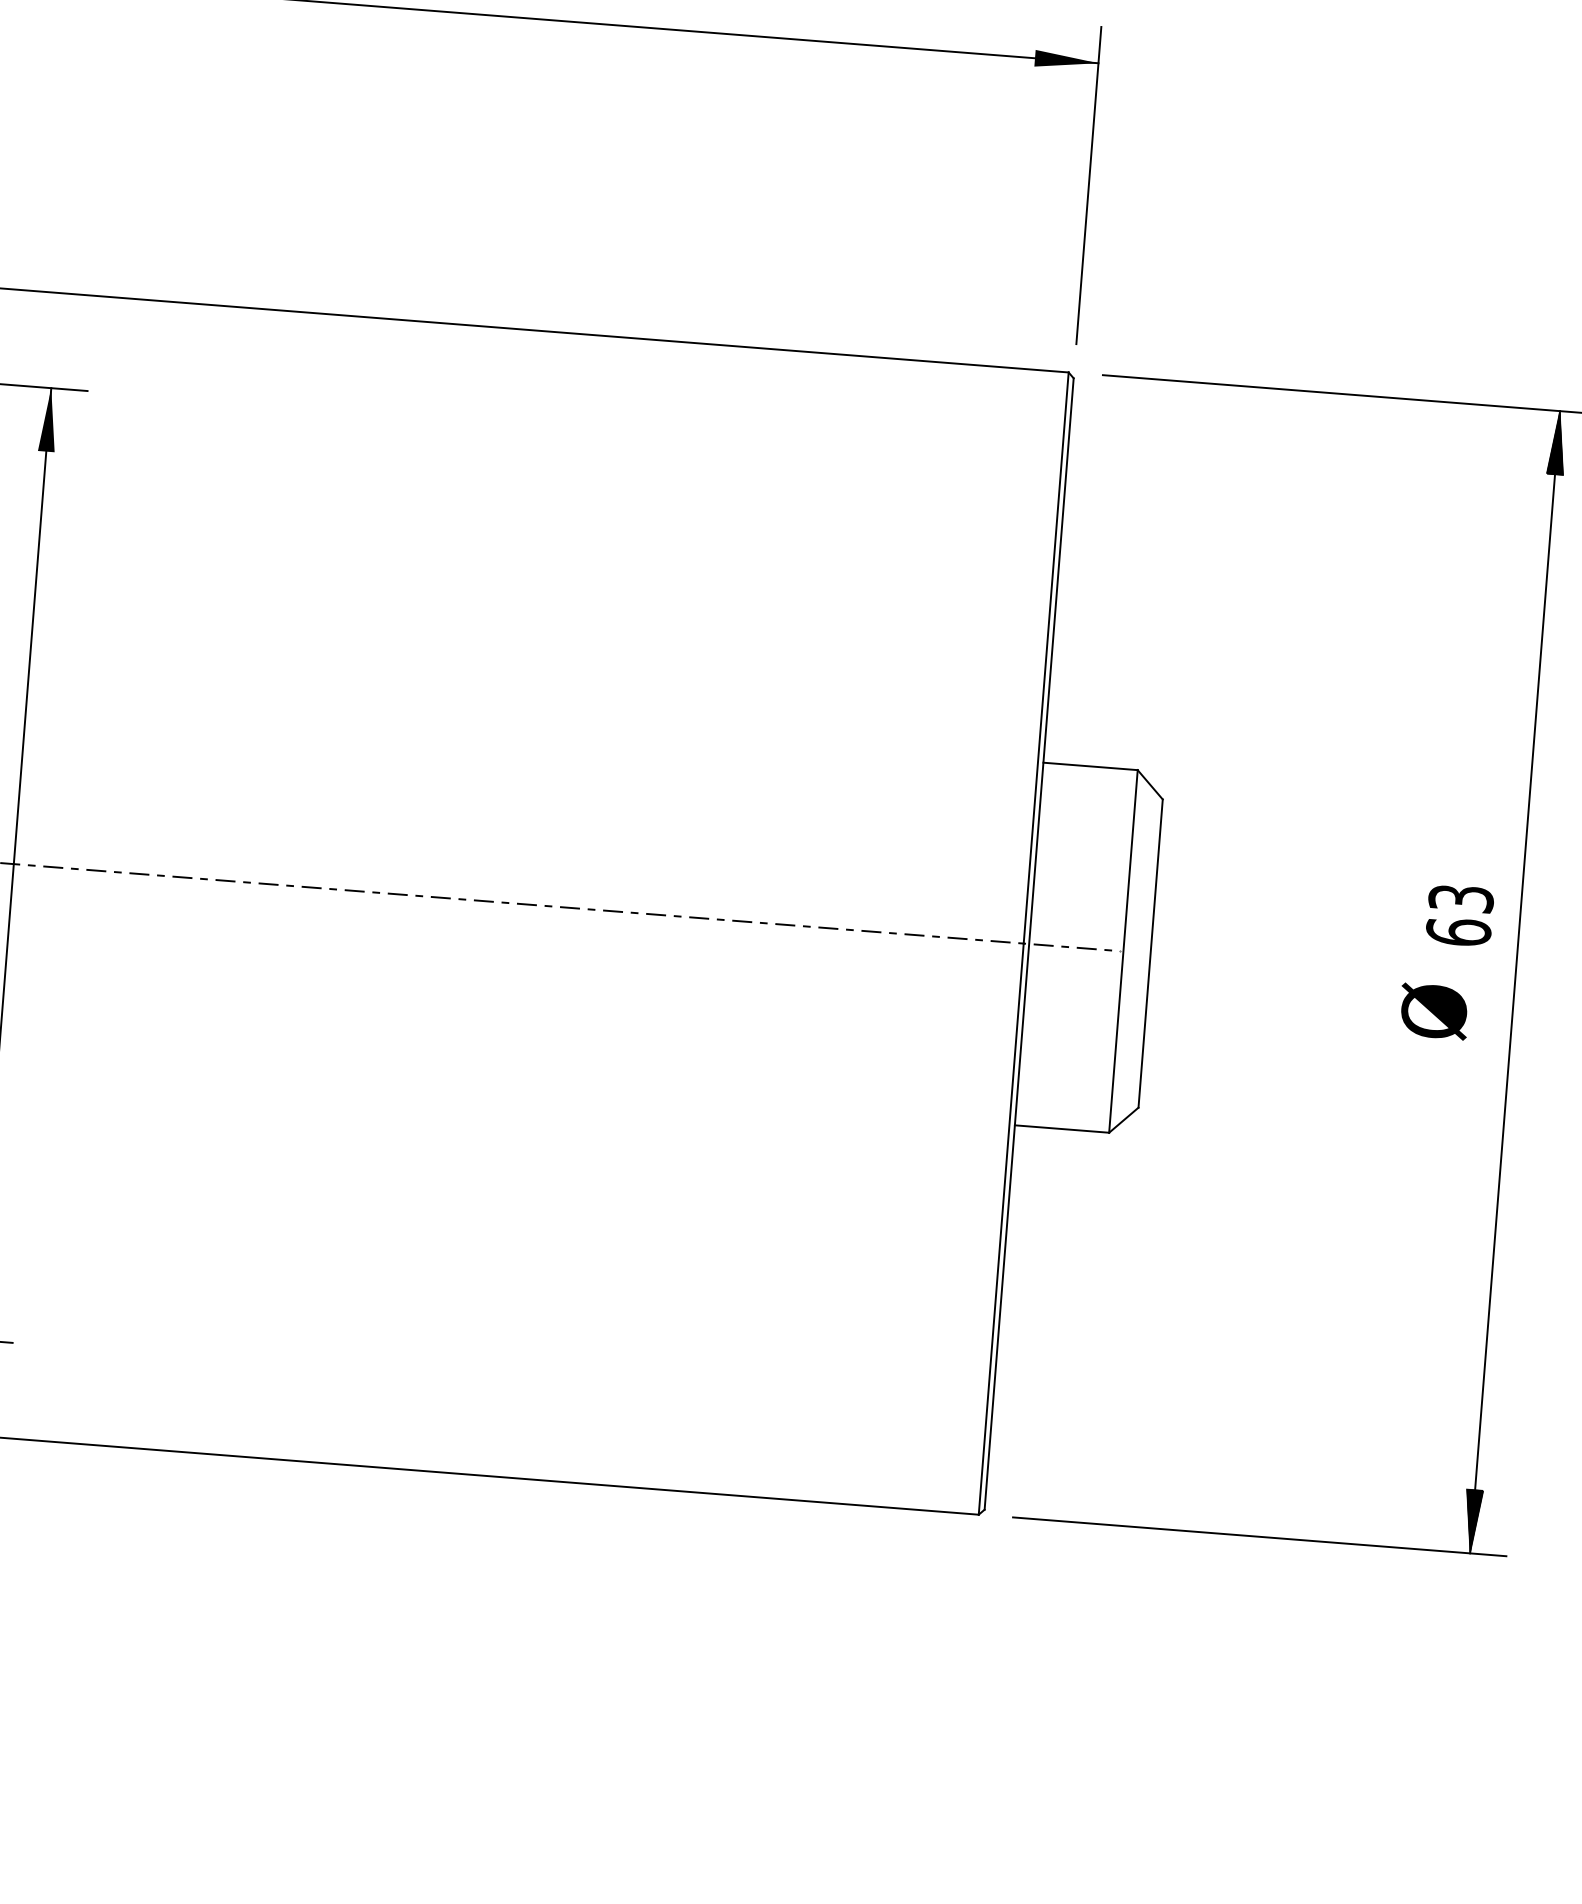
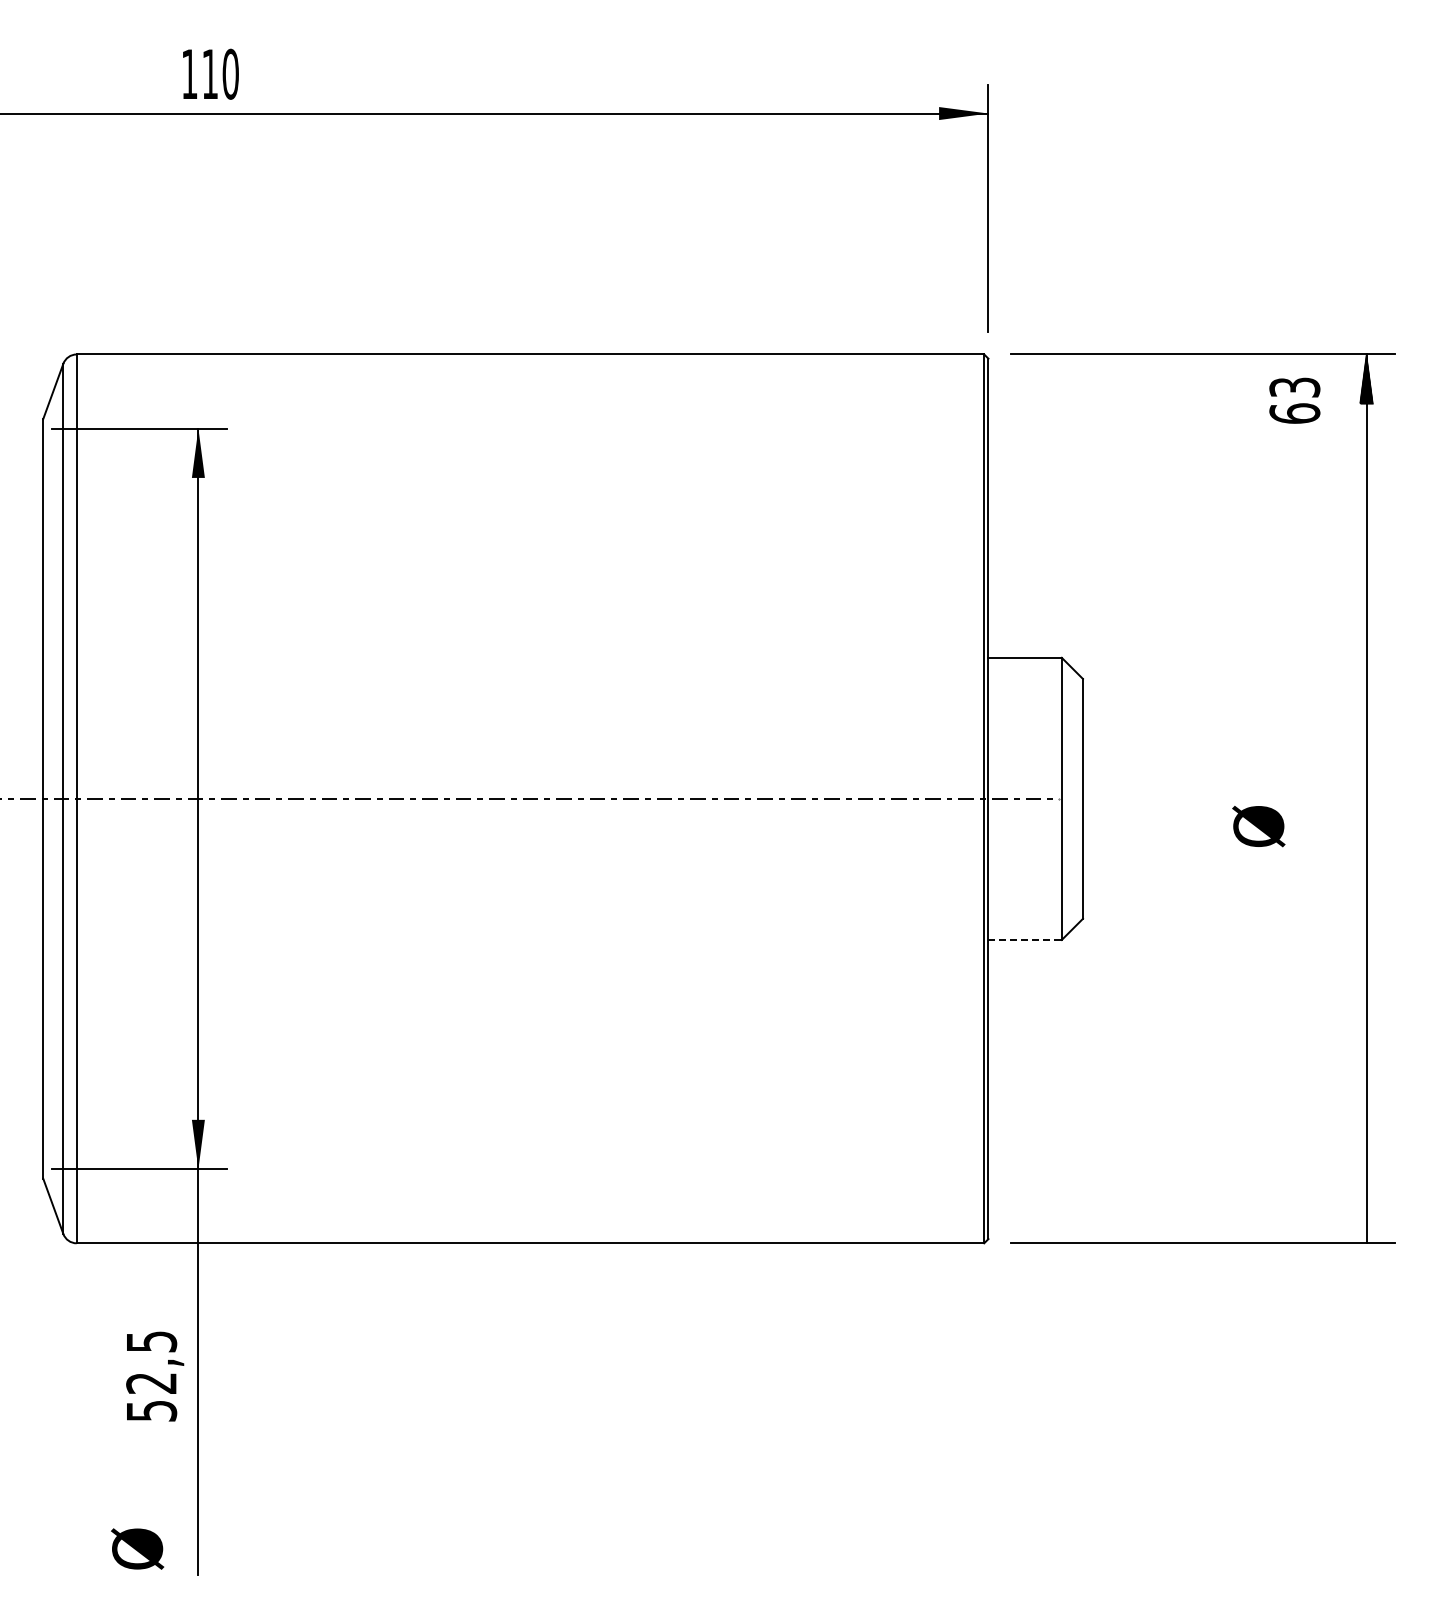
text: (1459, 915) -> (1294, 400), moved
text: (1433, 1011) -> (1258, 826), moved
line: (1062, 1128) -> (1025, 939), solid -> dashed
hatch: (1472, 1521) -> (1366, 1218), removed

